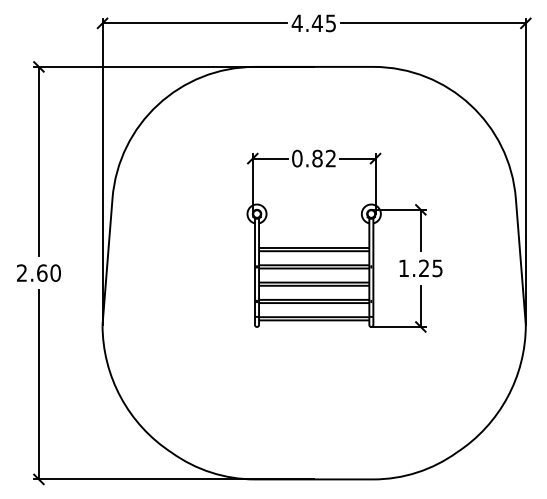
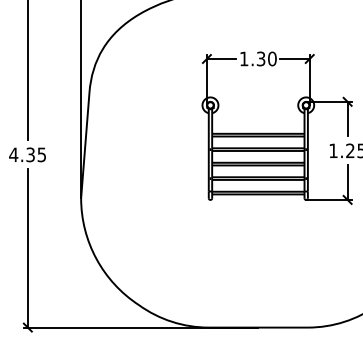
text: (314, 158) -> (258, 58), 0.82 -> 1.30
text: (38, 272) -> (27, 154), 2.60 -> 4.35

